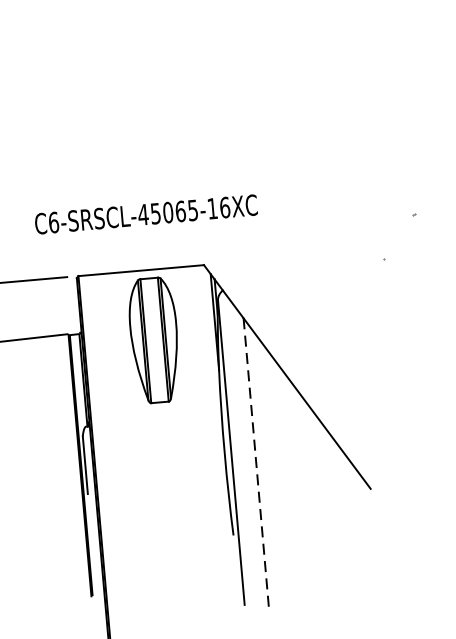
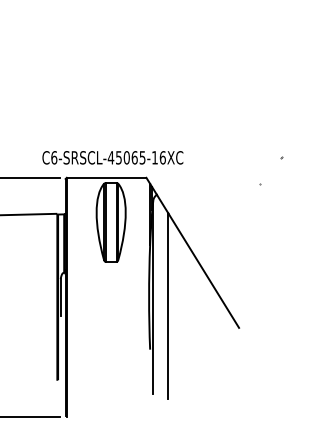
text: (145, 214) -> (112, 157), moved
line: (256, 464) -> (168, 306), dashed -> solid

